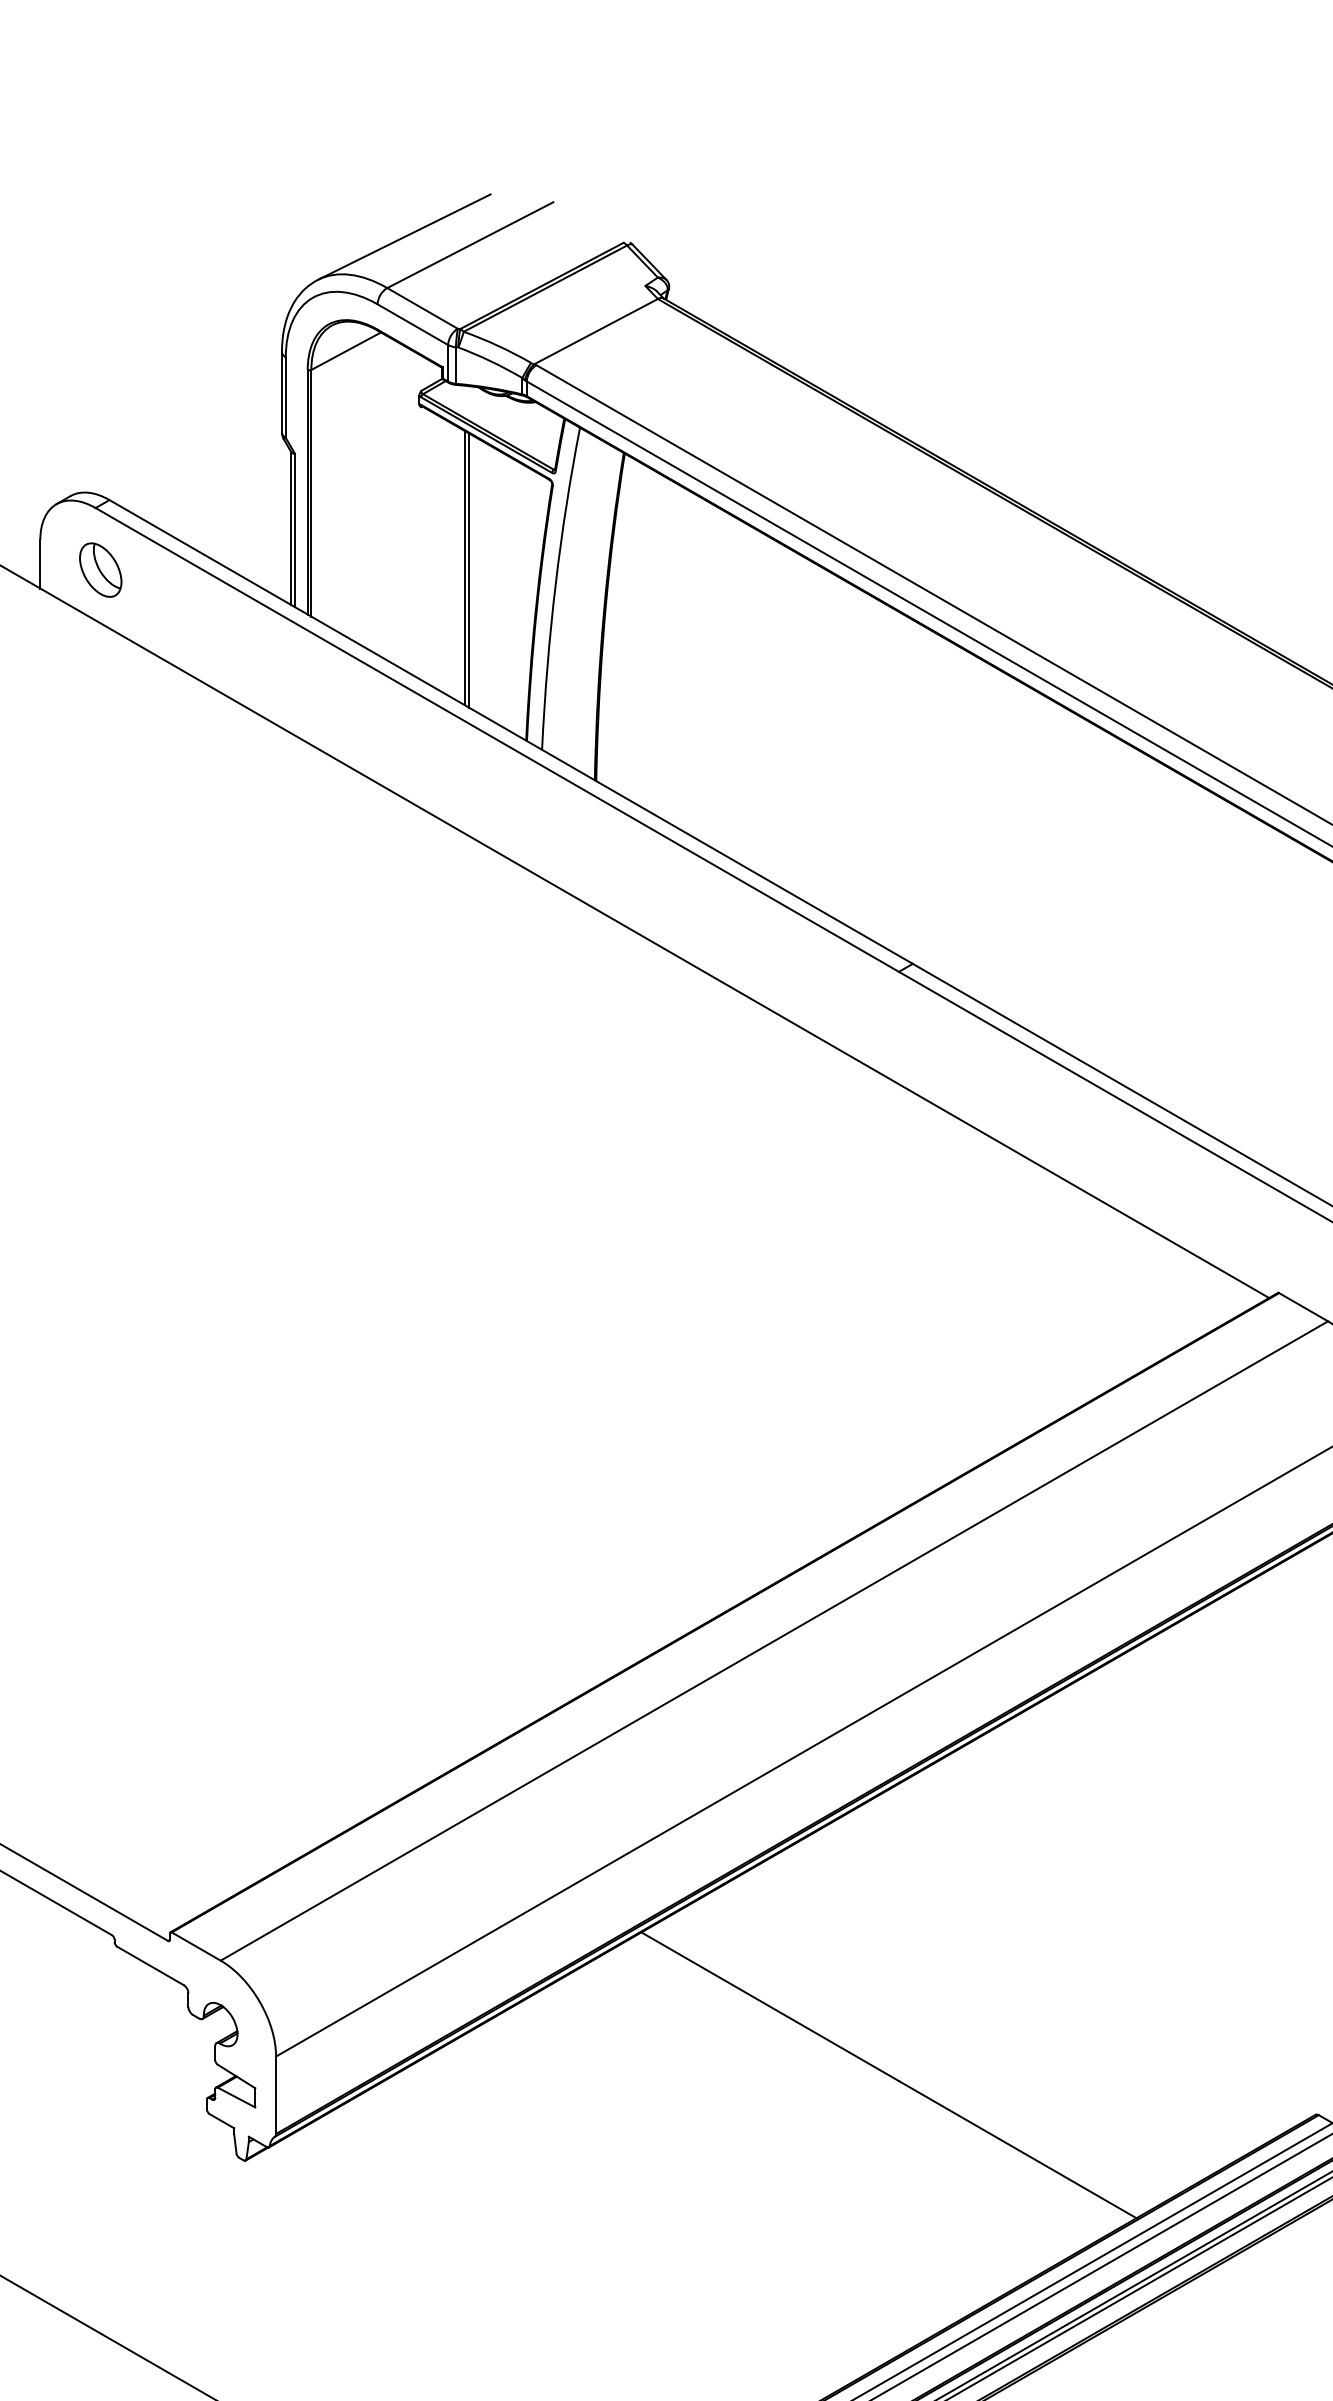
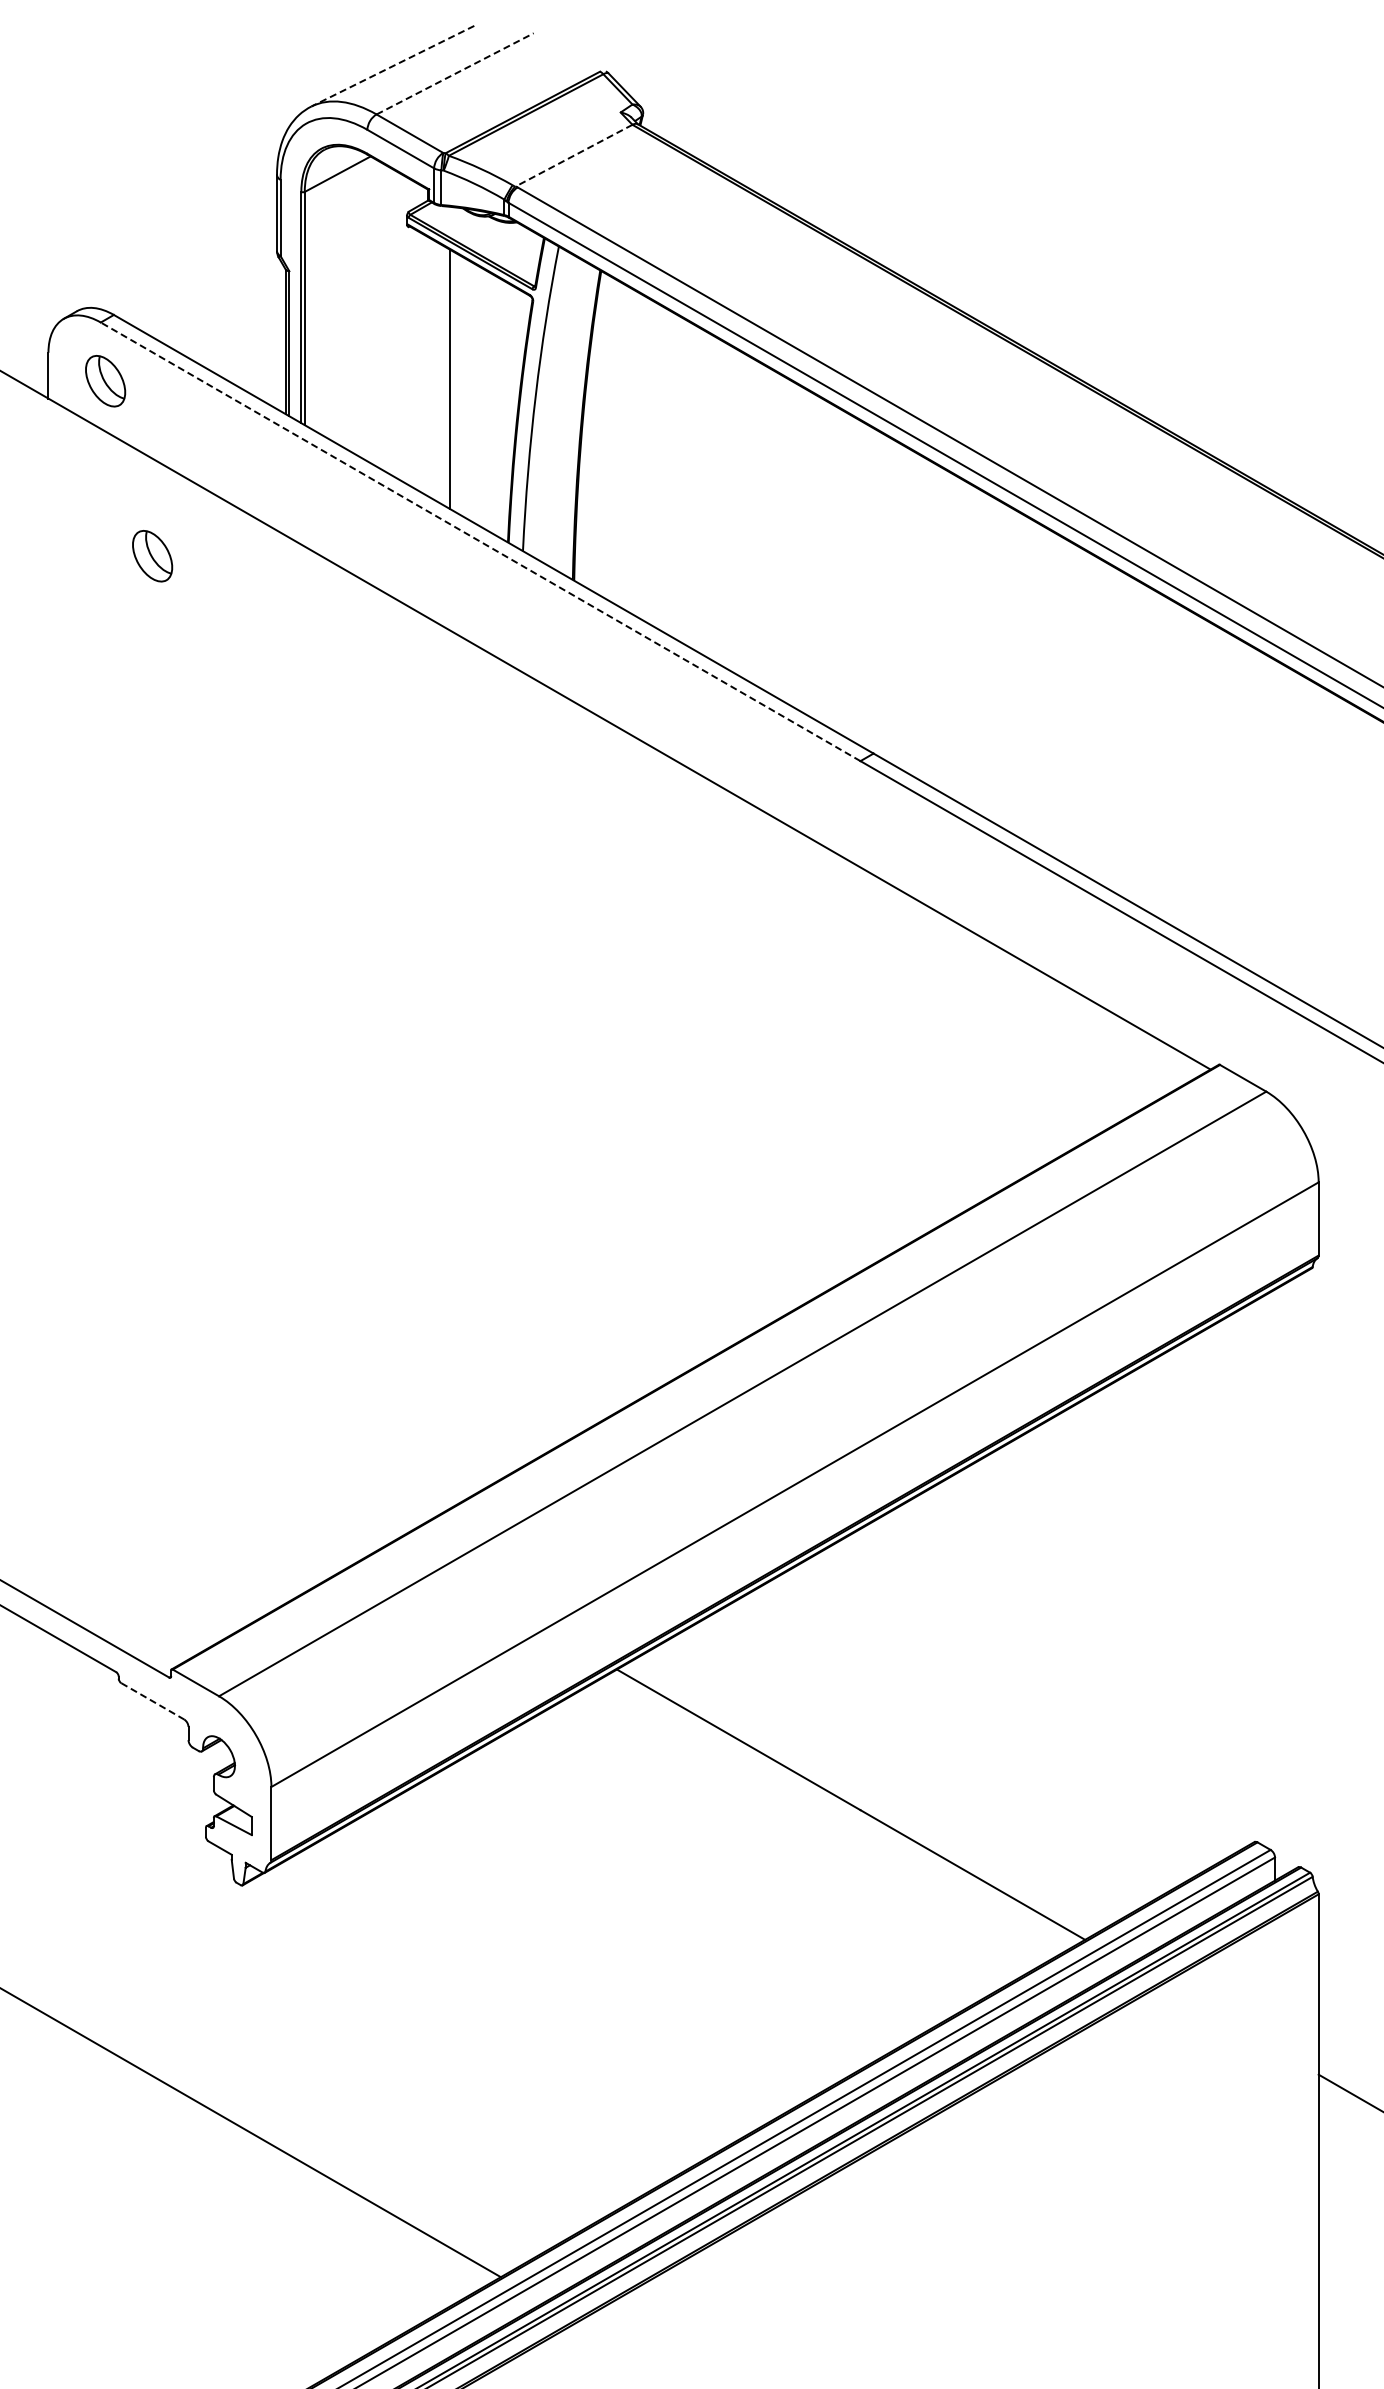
line: (404, 237) -> (392, 66), solid -> dashed
line: (470, 244) -> (455, 73), solid -> dashed
line: (596, 331) -> (574, 155), solid -> dashed
line: (468, 570) -> (453, 381), removed
line: (497, 739) -> (480, 541), solid -> dashed
part: (150, 755) -> (152, 556), added
line: (151, 1966) -> (153, 1701), solid -> dashed

